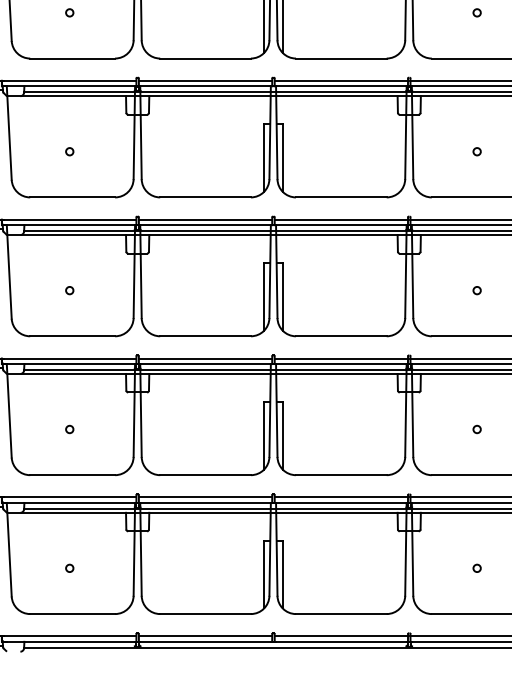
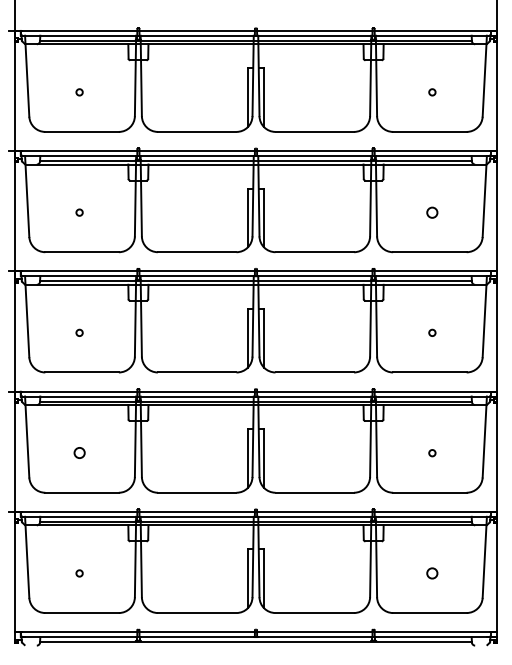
circle: (477, 151) -> (432, 212), size x1.6
circle: (69, 429) -> (79, 453), size x1.6
circle: (477, 568) -> (432, 573), size x1.6

